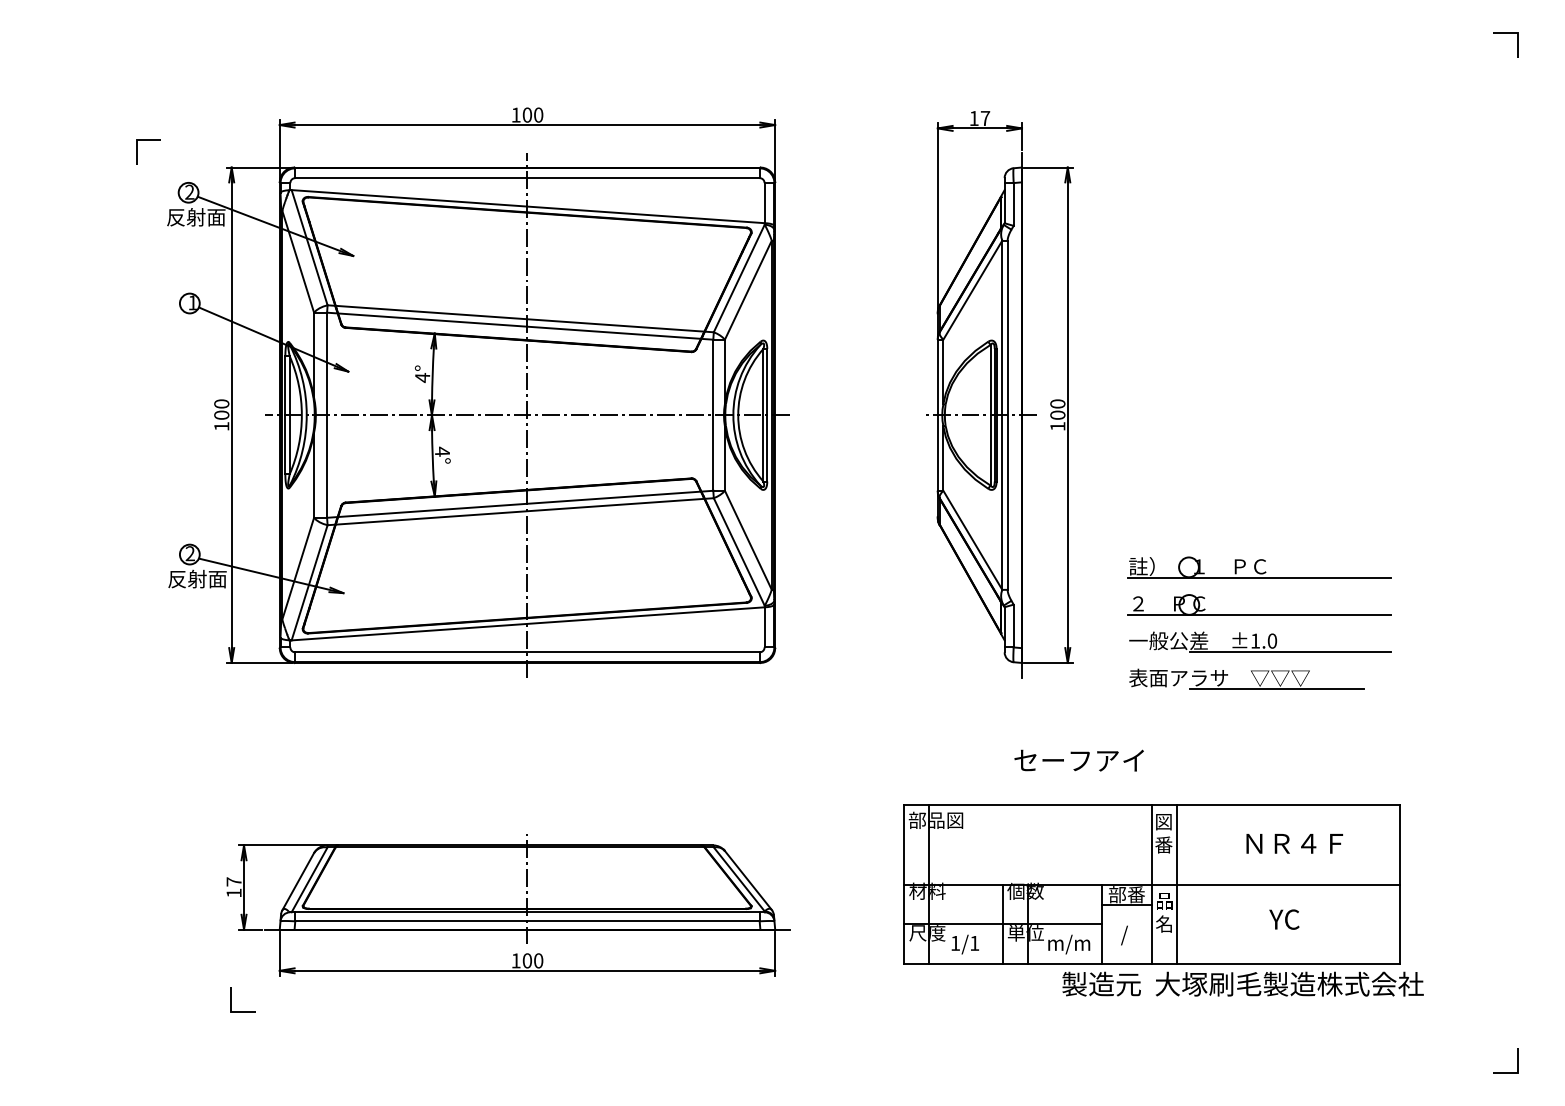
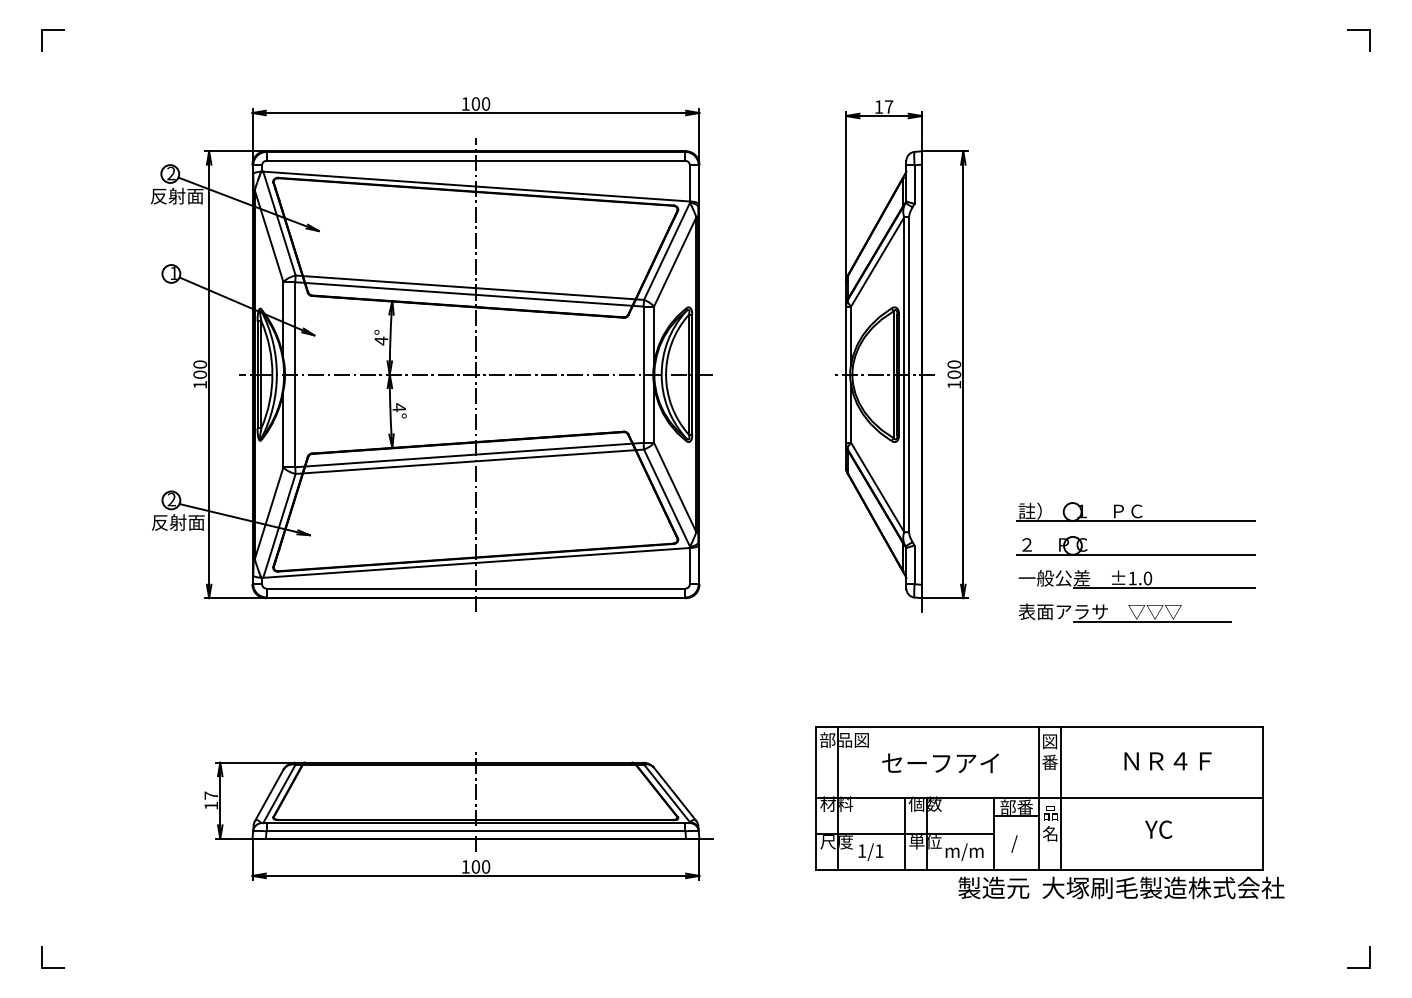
line: (147, 141) -> (52, 30), moved
text: (1079, 760) -> (940, 763), moved
line: (230, 1000) -> (42, 957), moved

